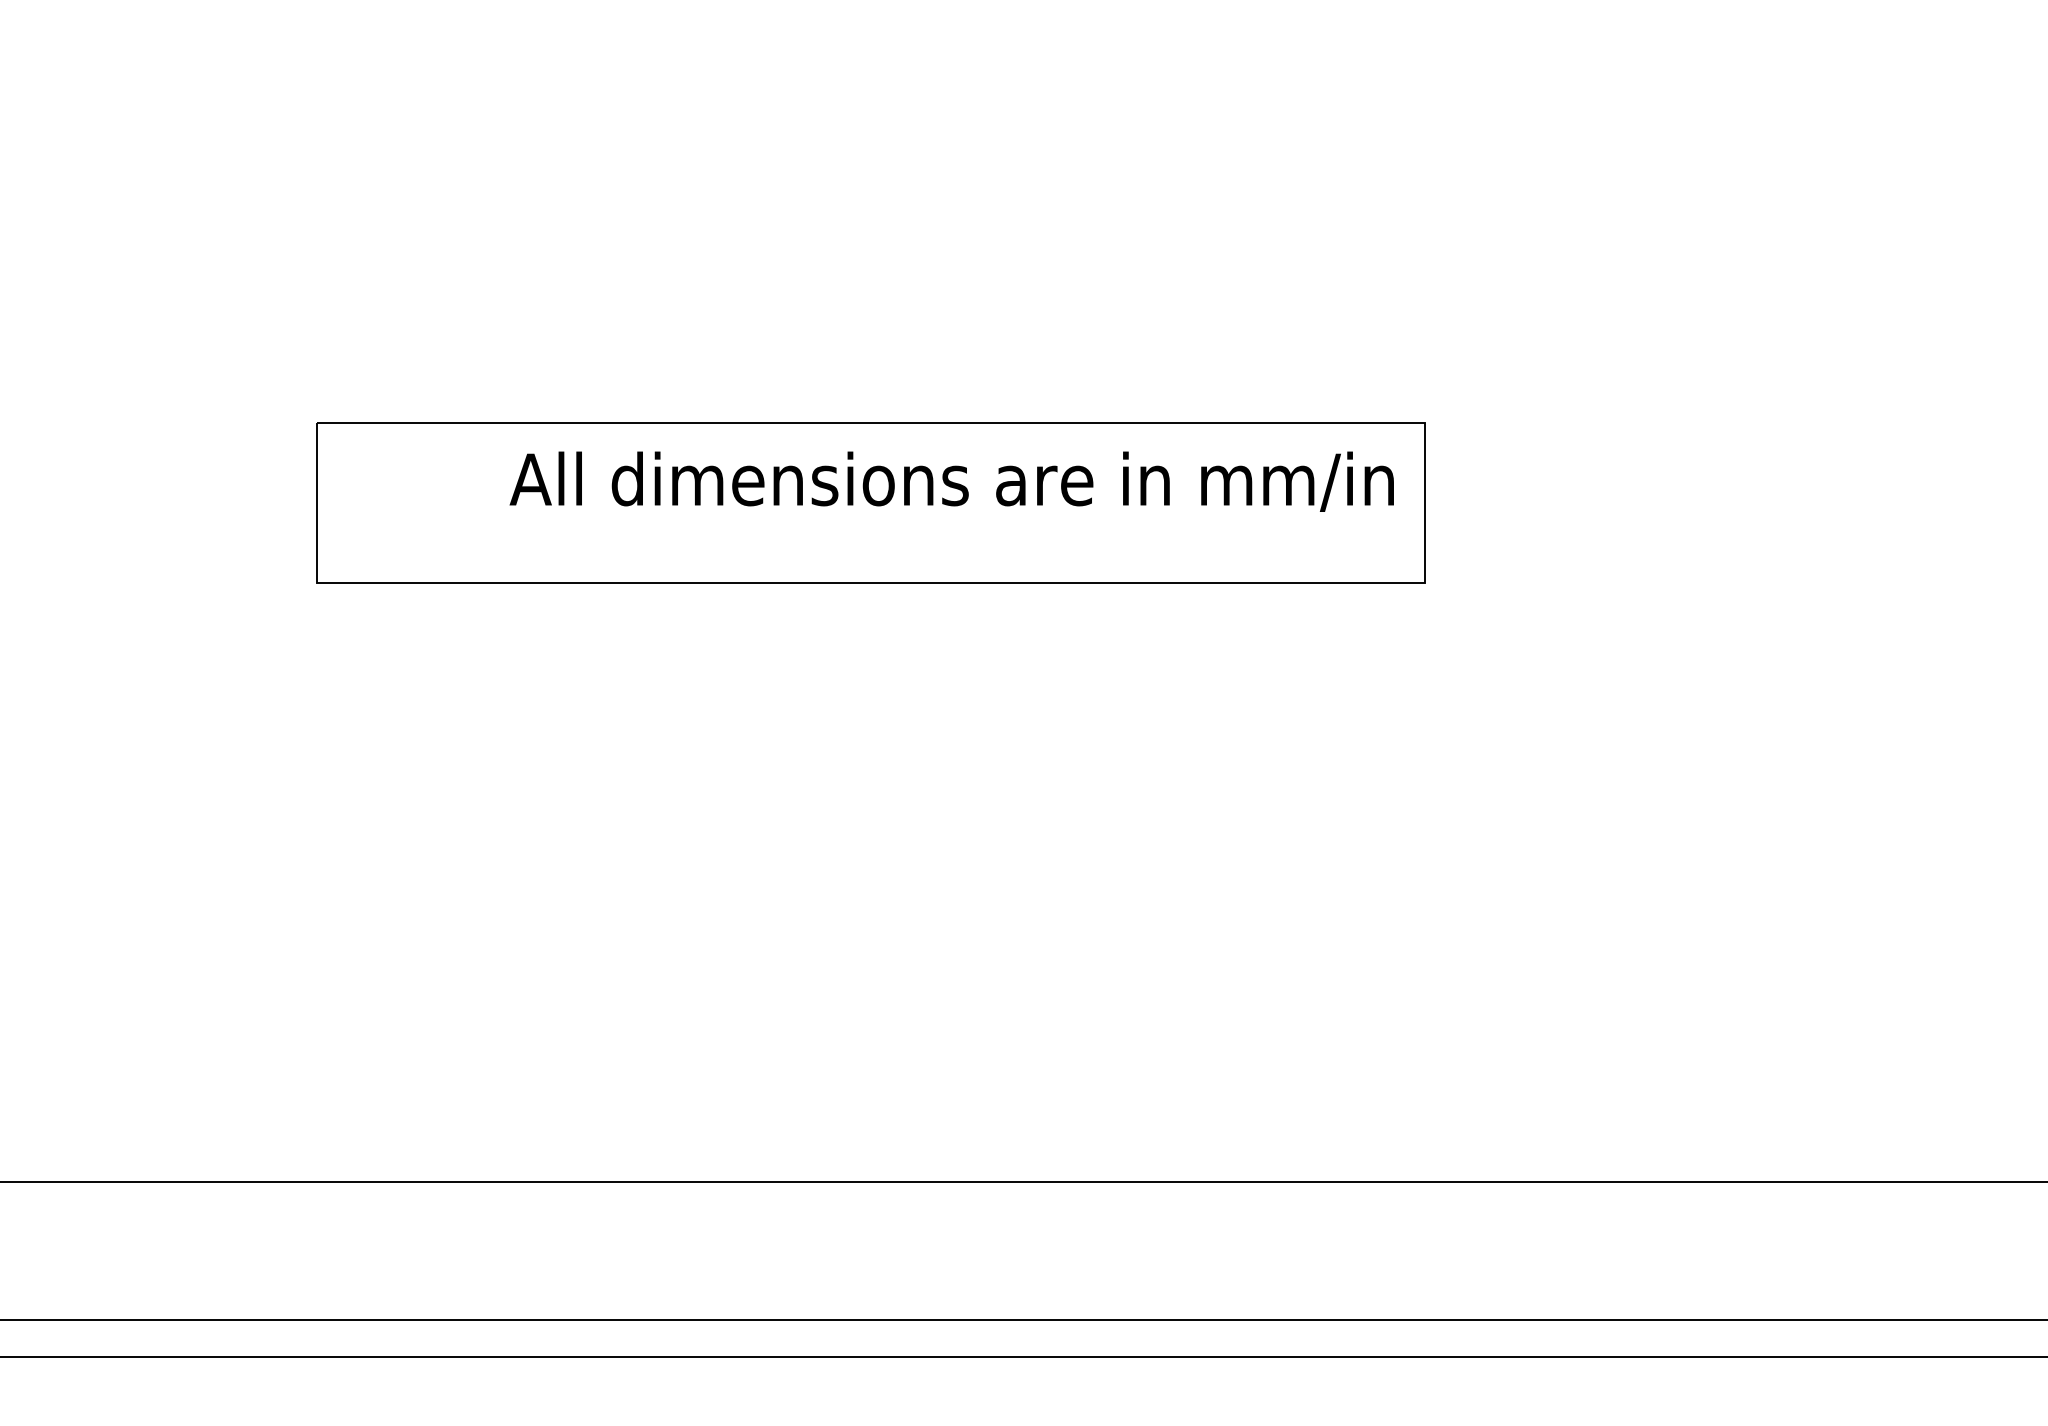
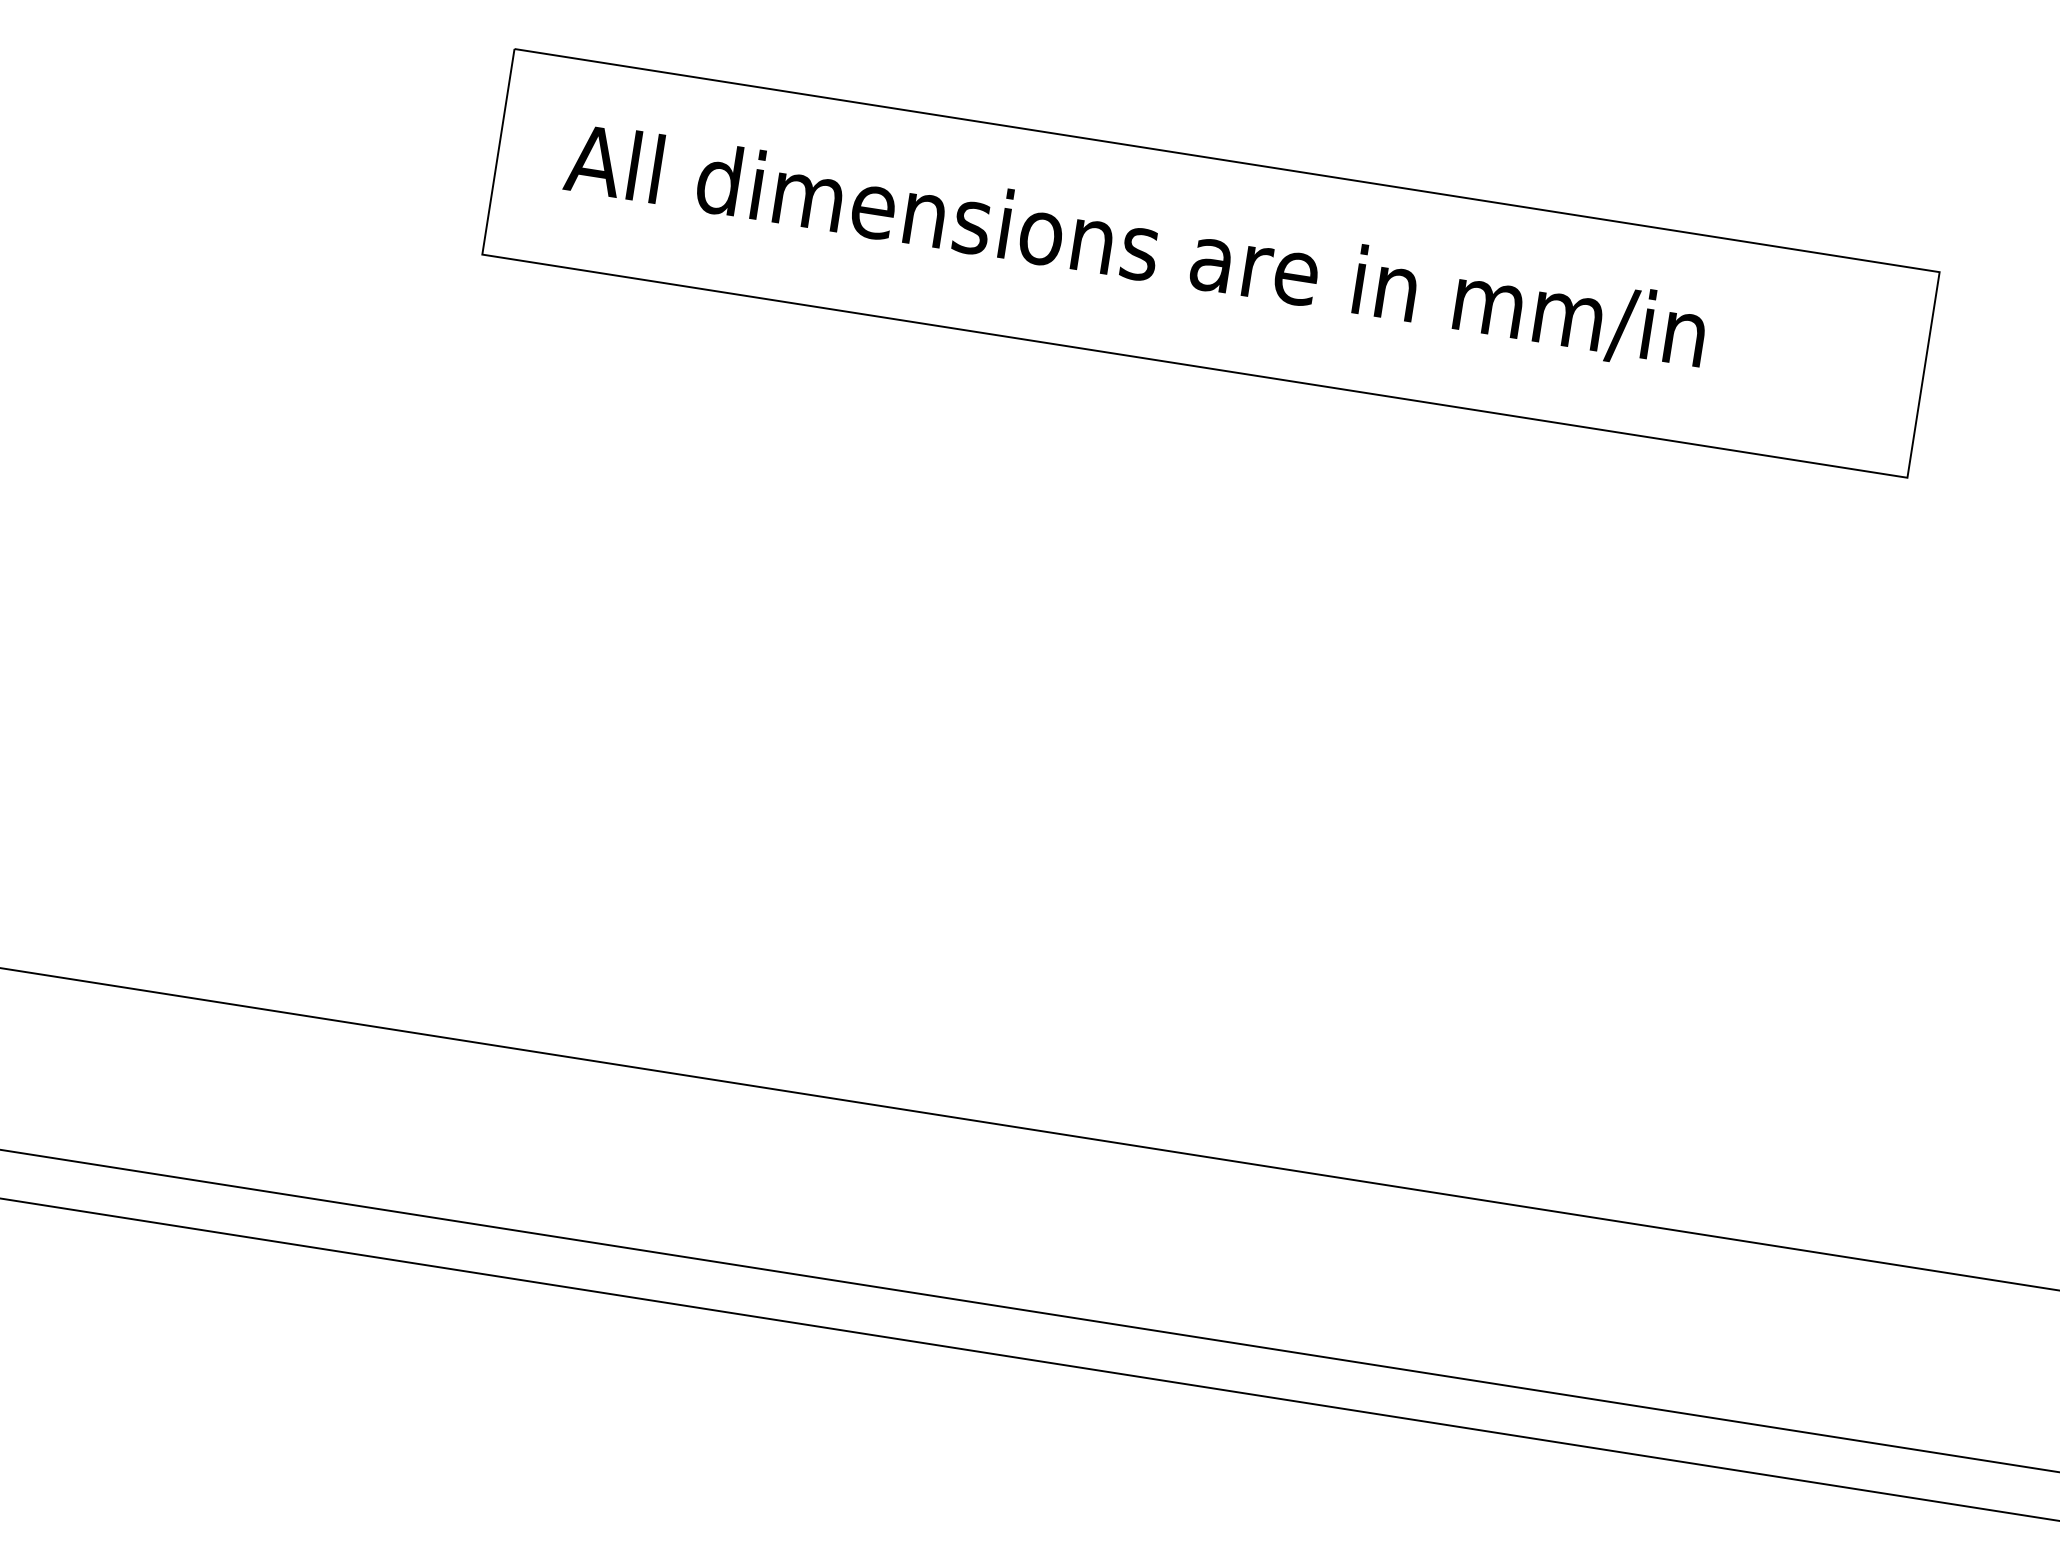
text: (951, 481) -> (1135, 247), moved

